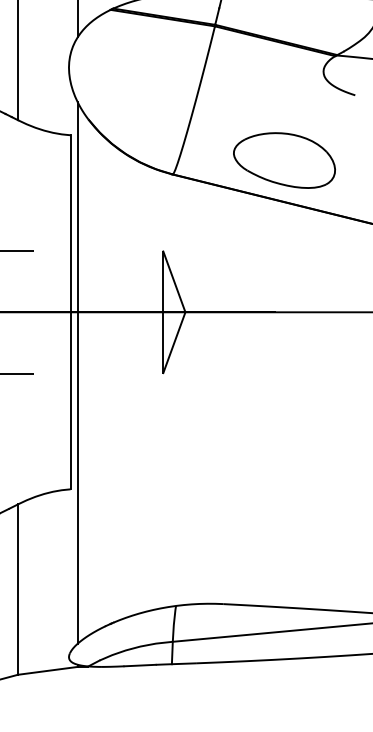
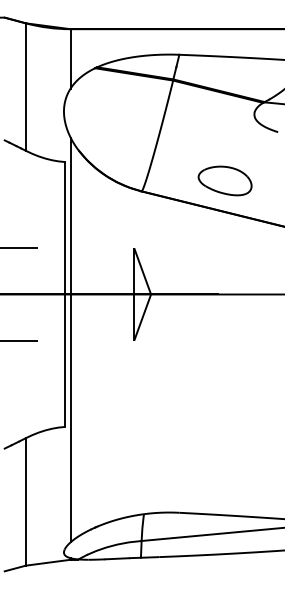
part: (283, 159) -> (224, 180), size x0.7

